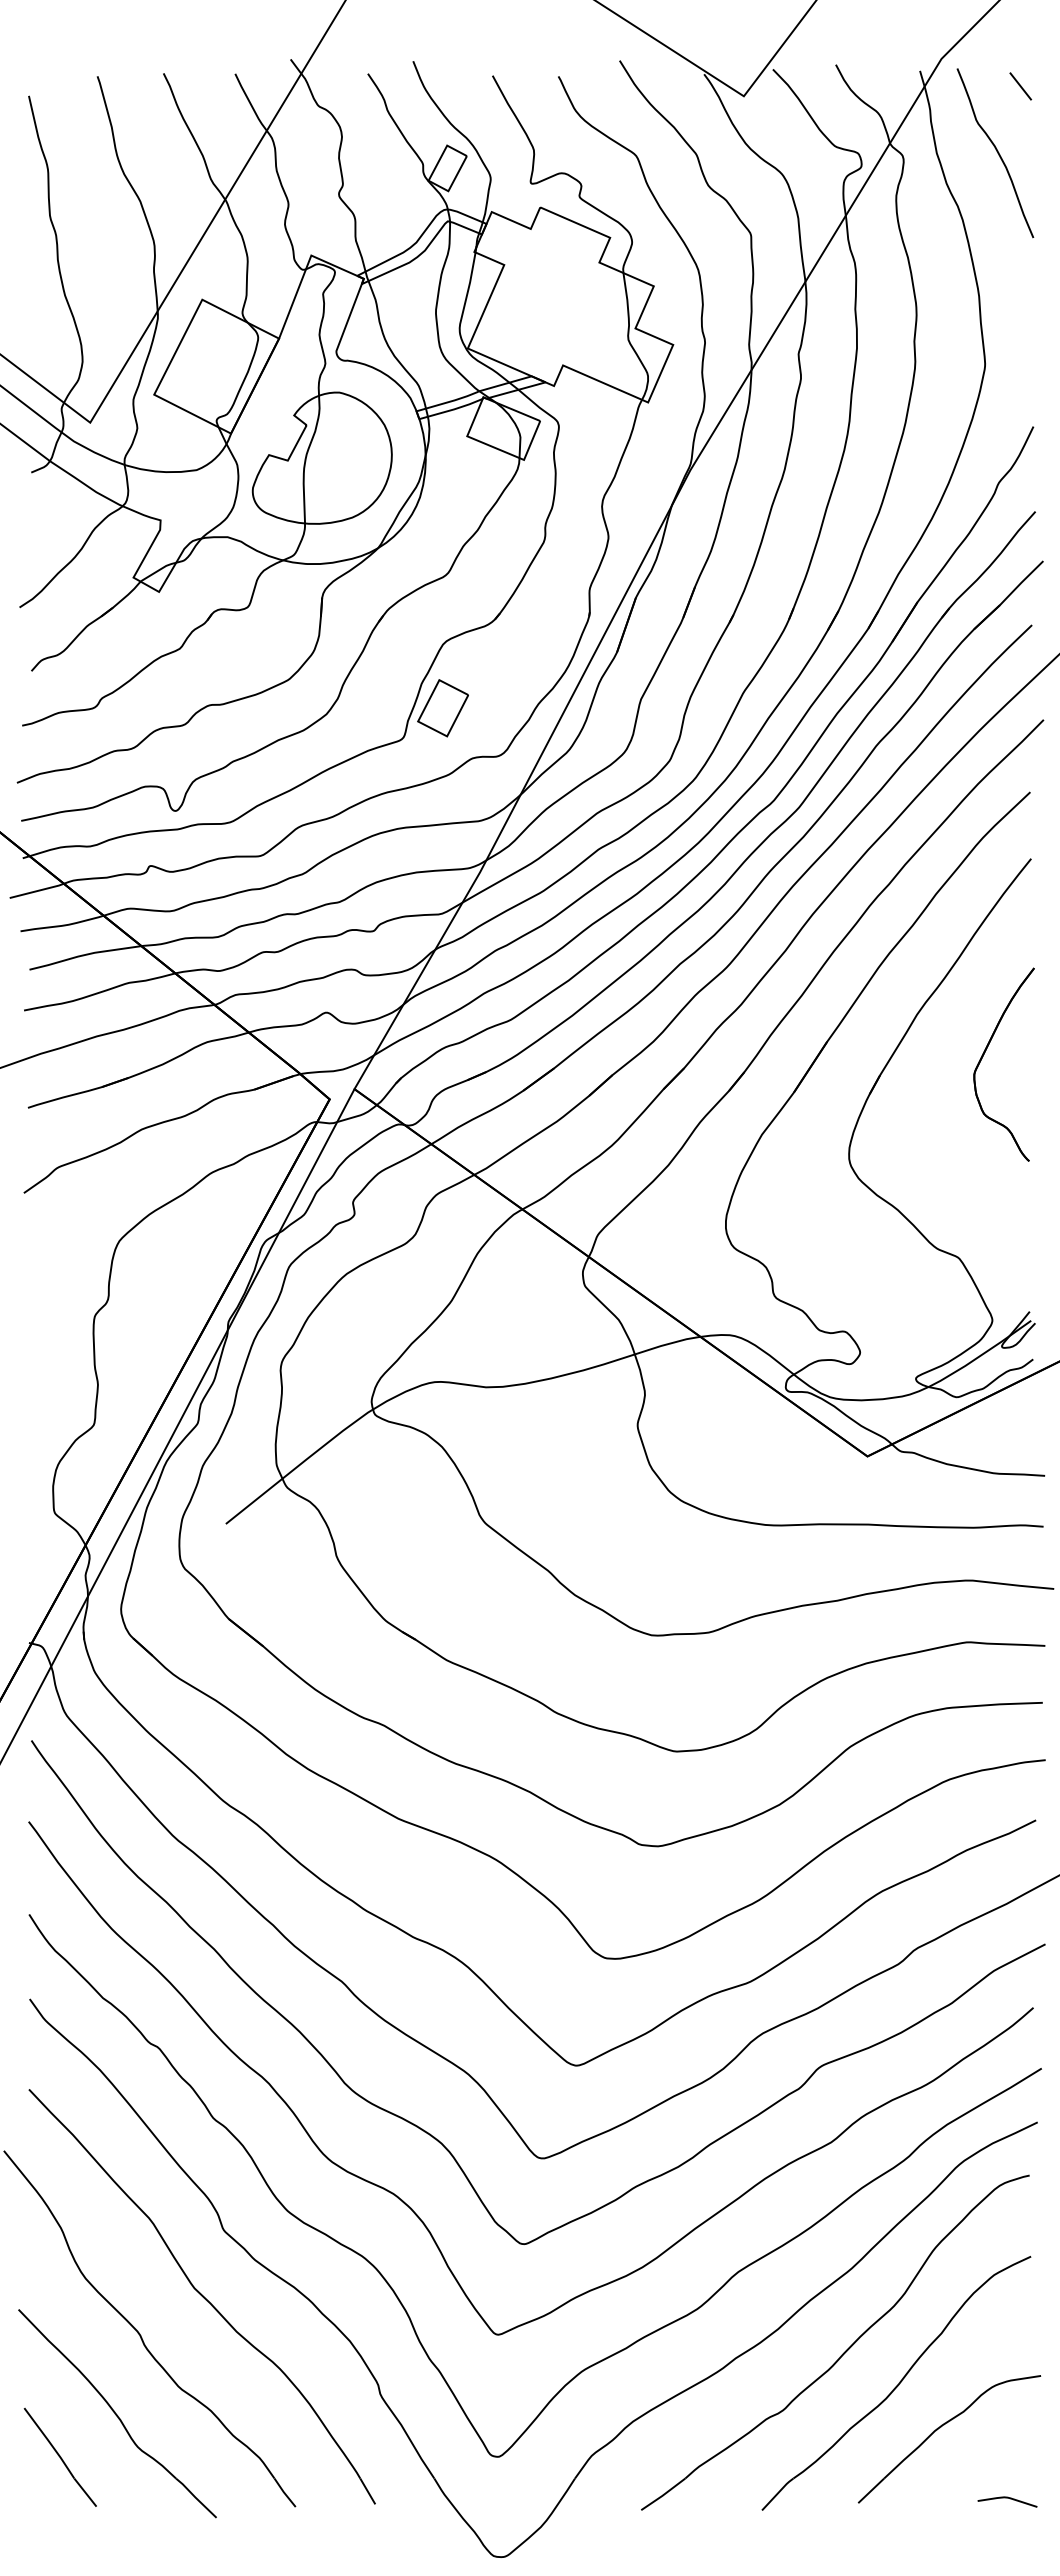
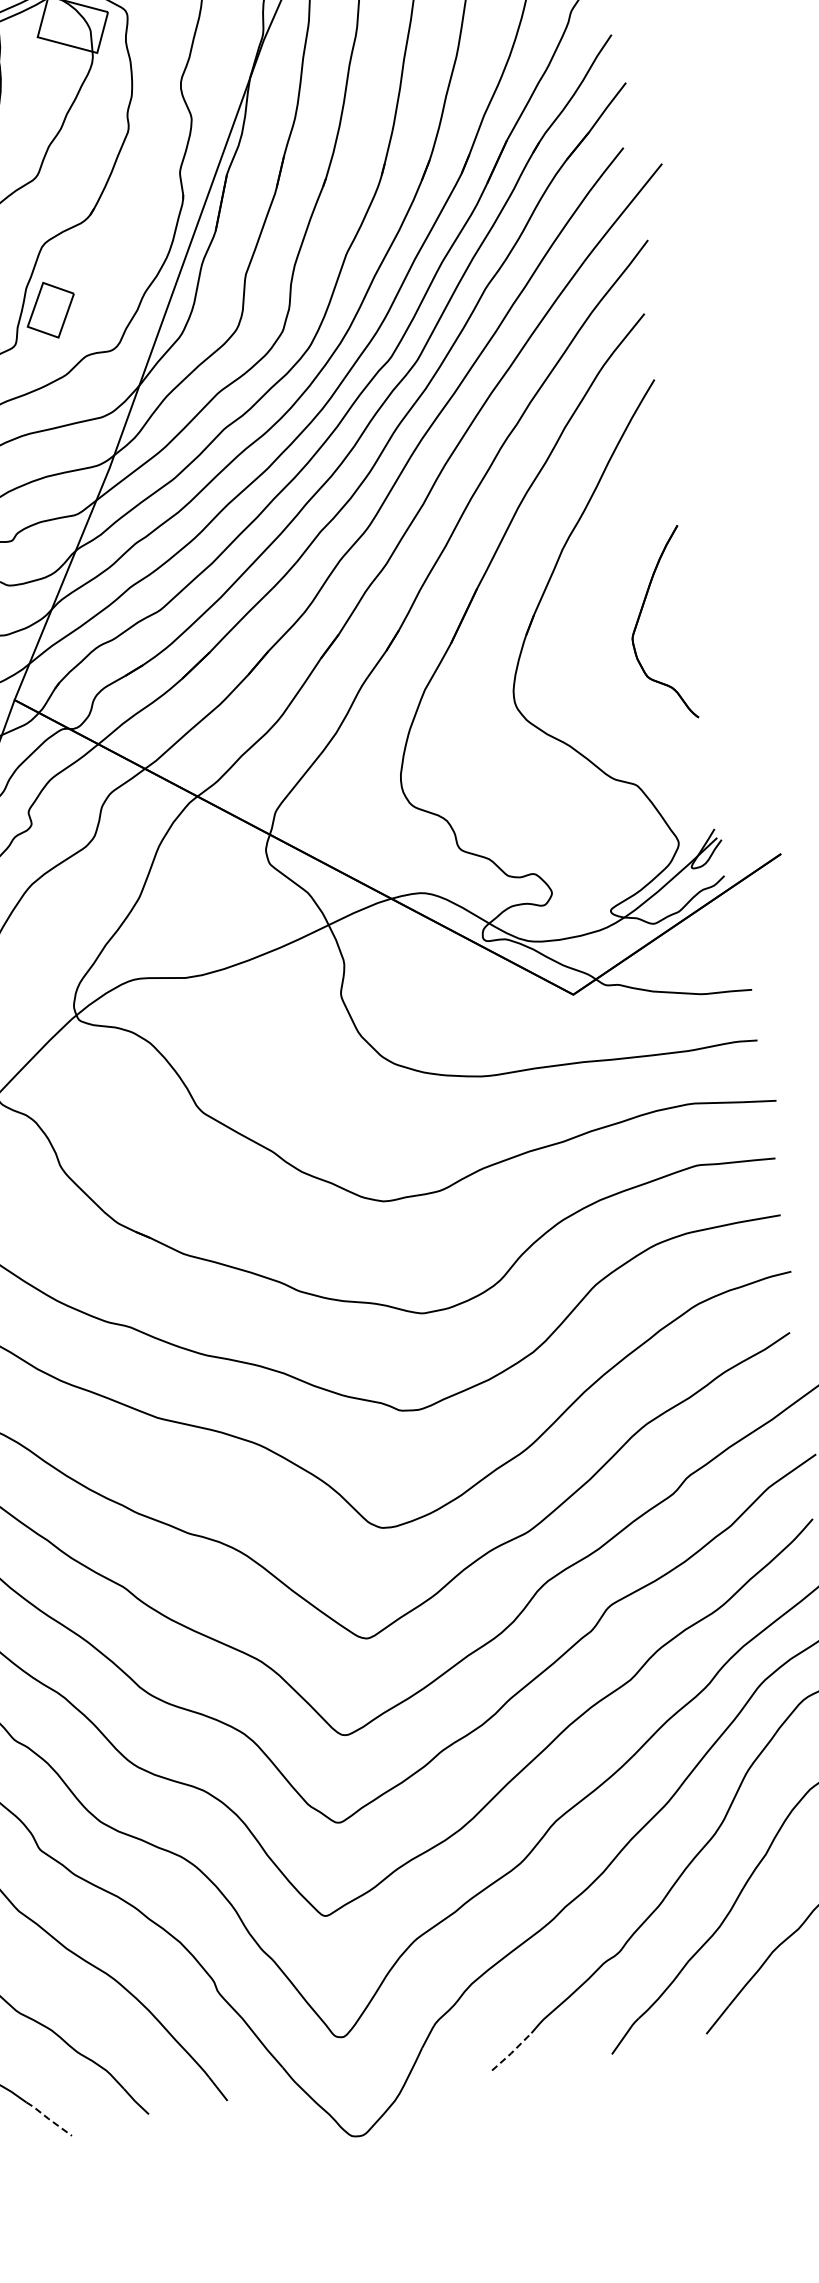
part: (984, 1054) -> (639, 617), moved
line: (663, 2495) -> (512, 2052), solid -> dashed
line: (195, 2497) -> (48, 2118), solid -> dashed

